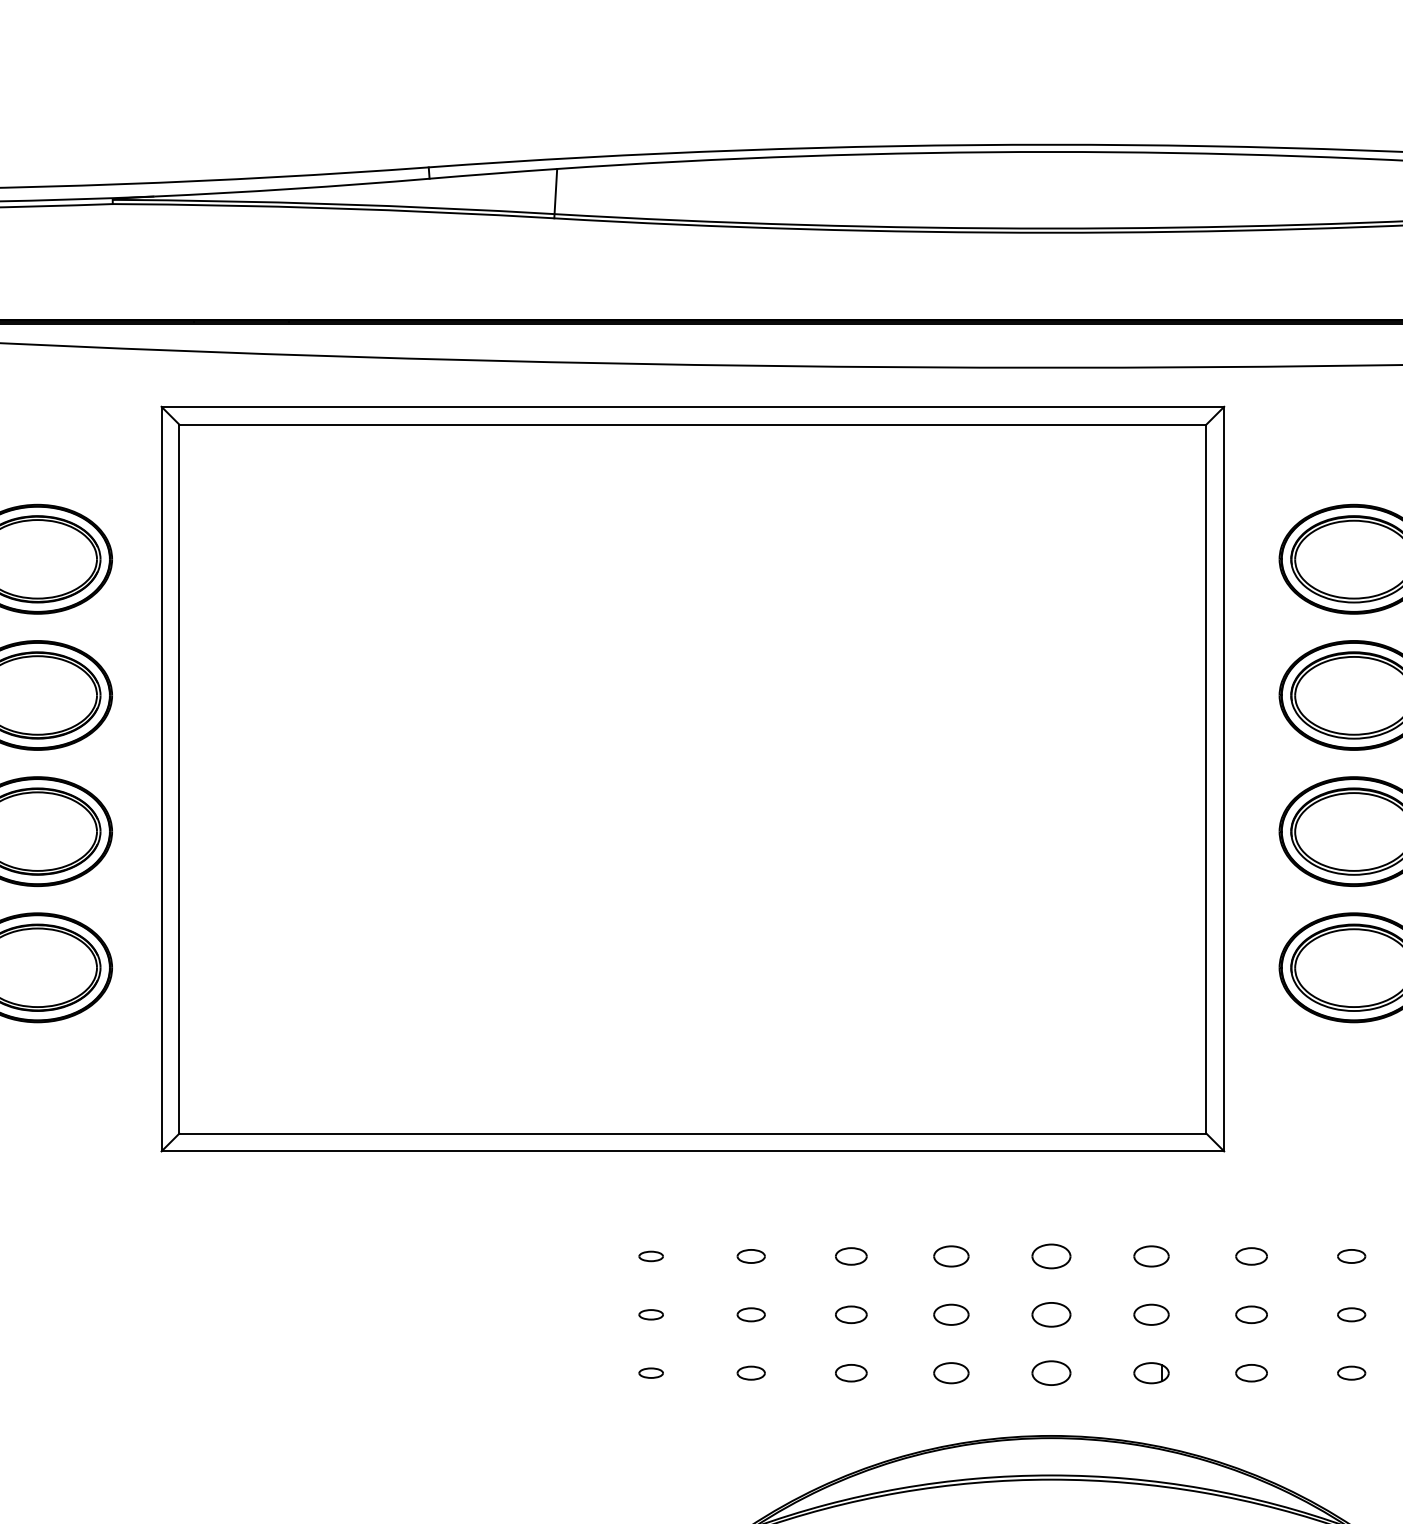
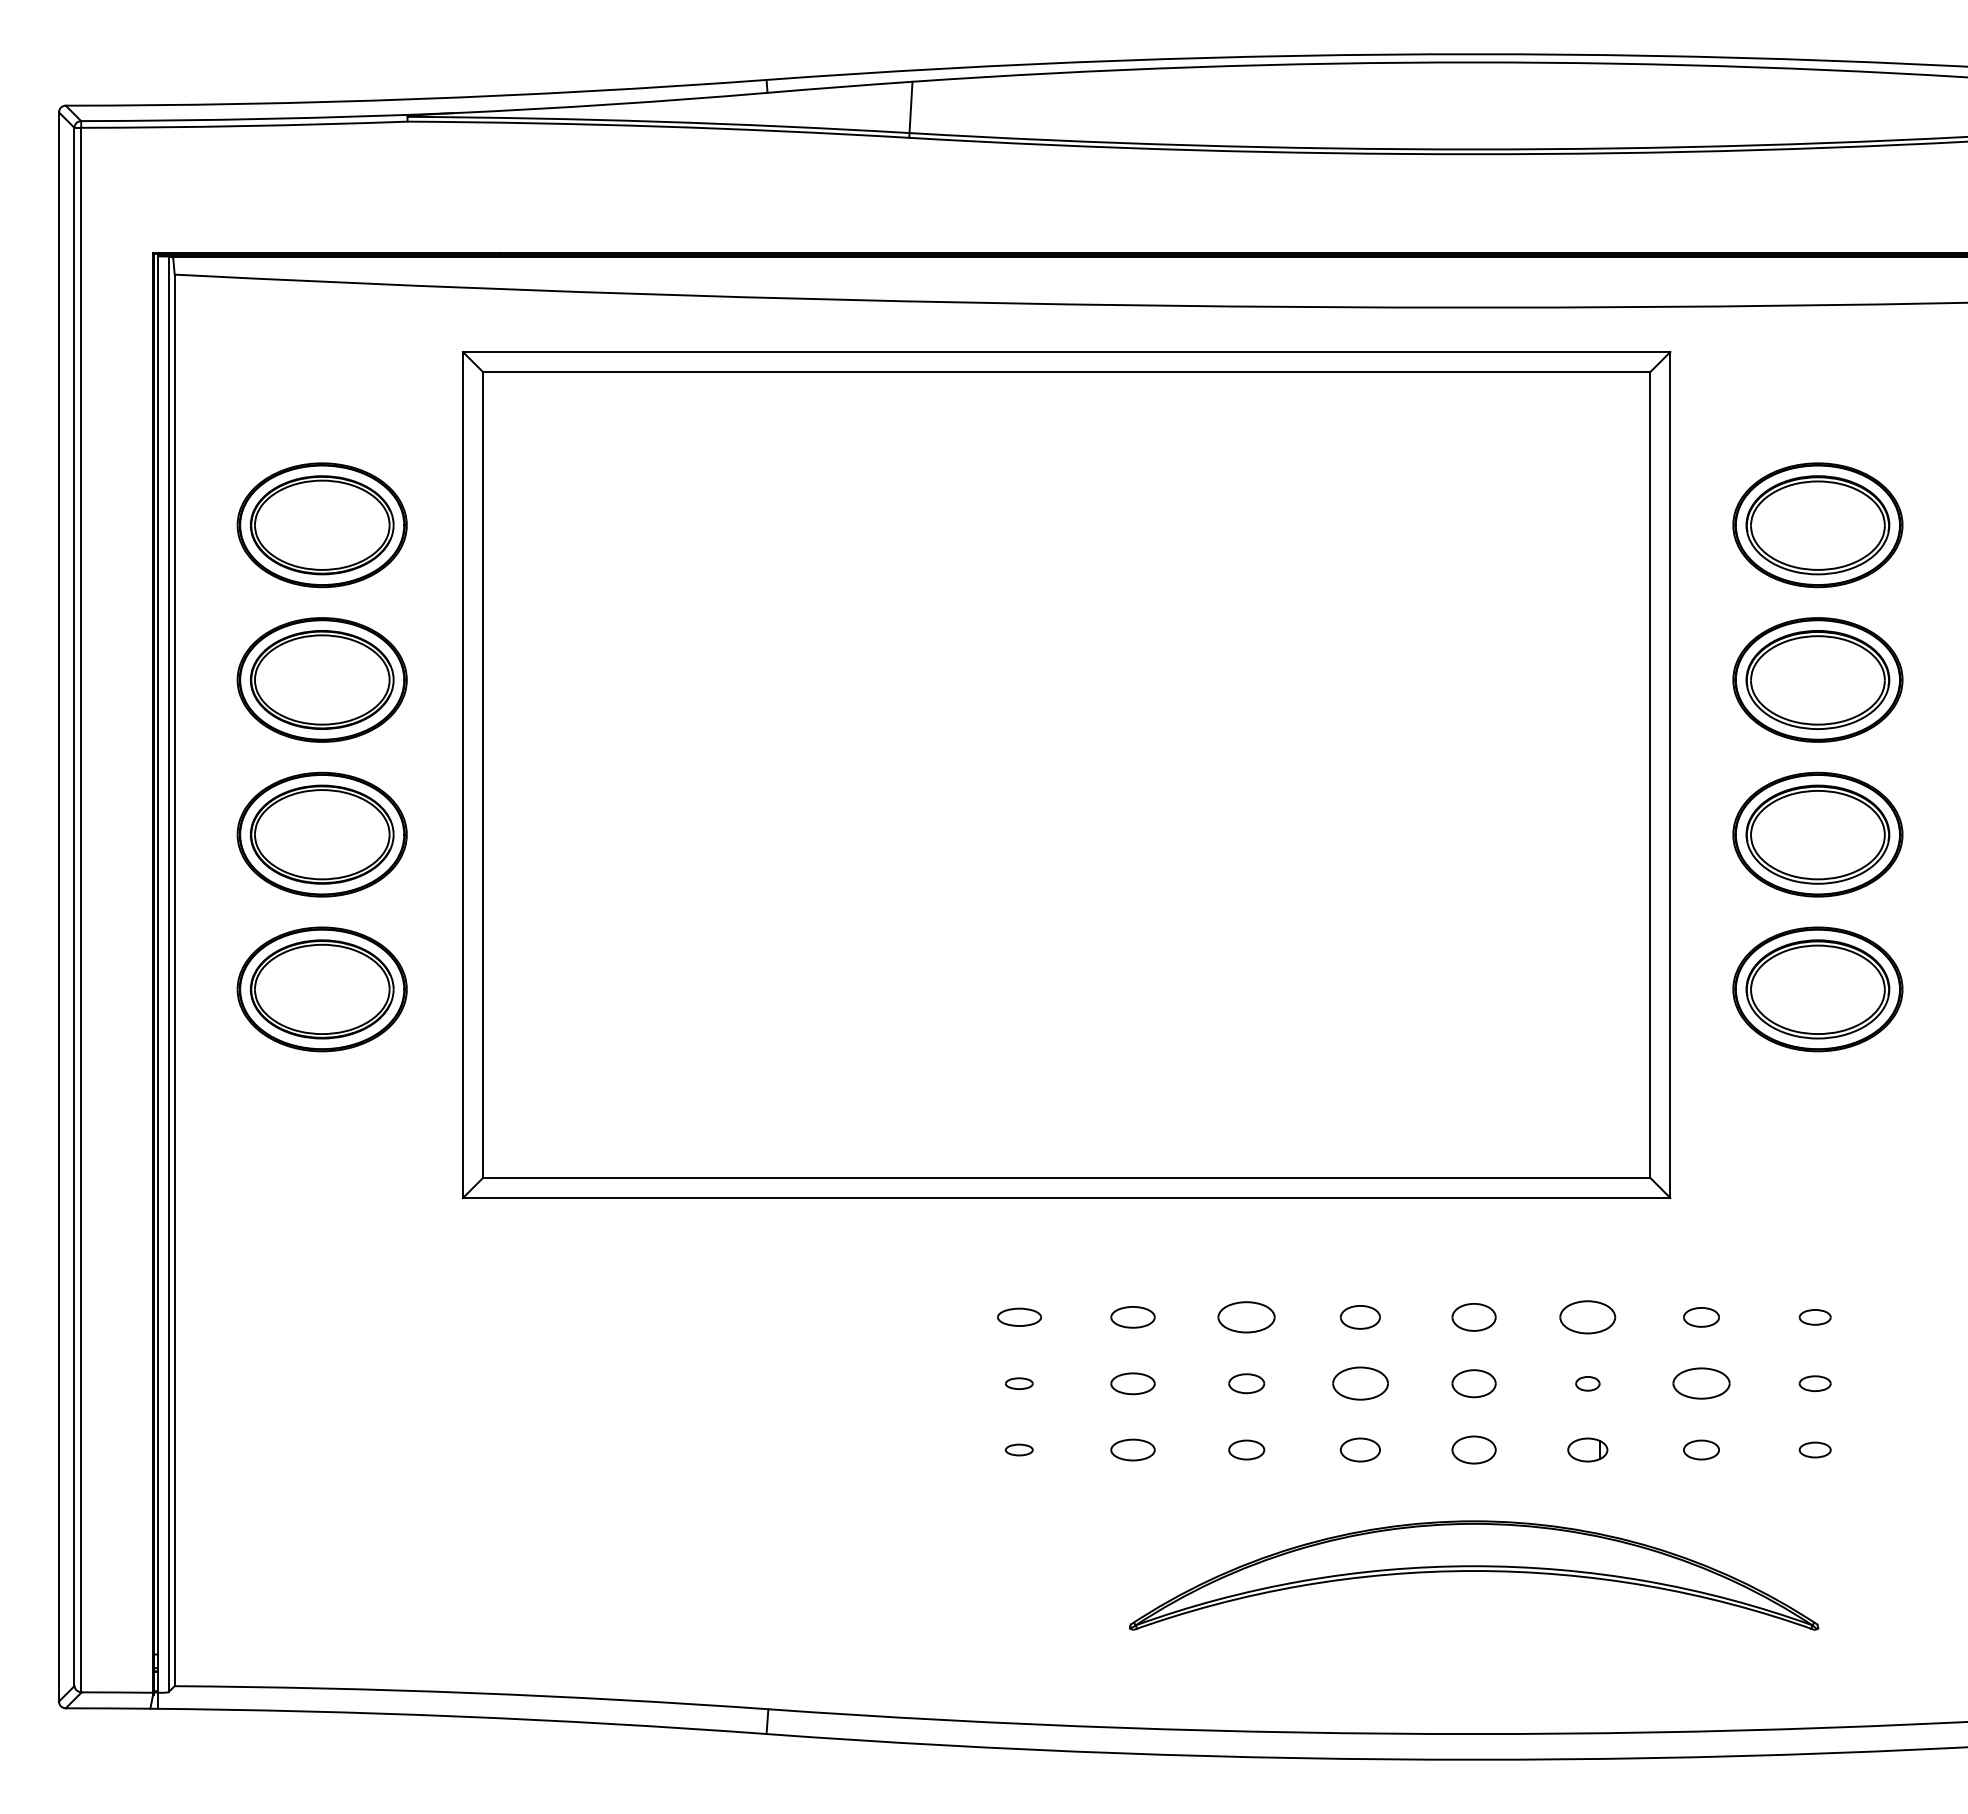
part: (650, 1256) -> (1018, 1317), size x1.6
part: (750, 1256) -> (1132, 1317), size x1.4
part: (851, 1256) -> (1246, 1317), size x1.6
part: (1151, 1256) -> (1587, 1317), size x1.4
part: (750, 1314) -> (1132, 1383), size x1.4
part: (950, 1314) -> (1359, 1383), size x1.4
part: (1151, 1314) -> (1587, 1383), size x0.6
part: (1251, 1314) -> (1701, 1383), size x1.6
part: (750, 1372) -> (1132, 1449), size x1.4

